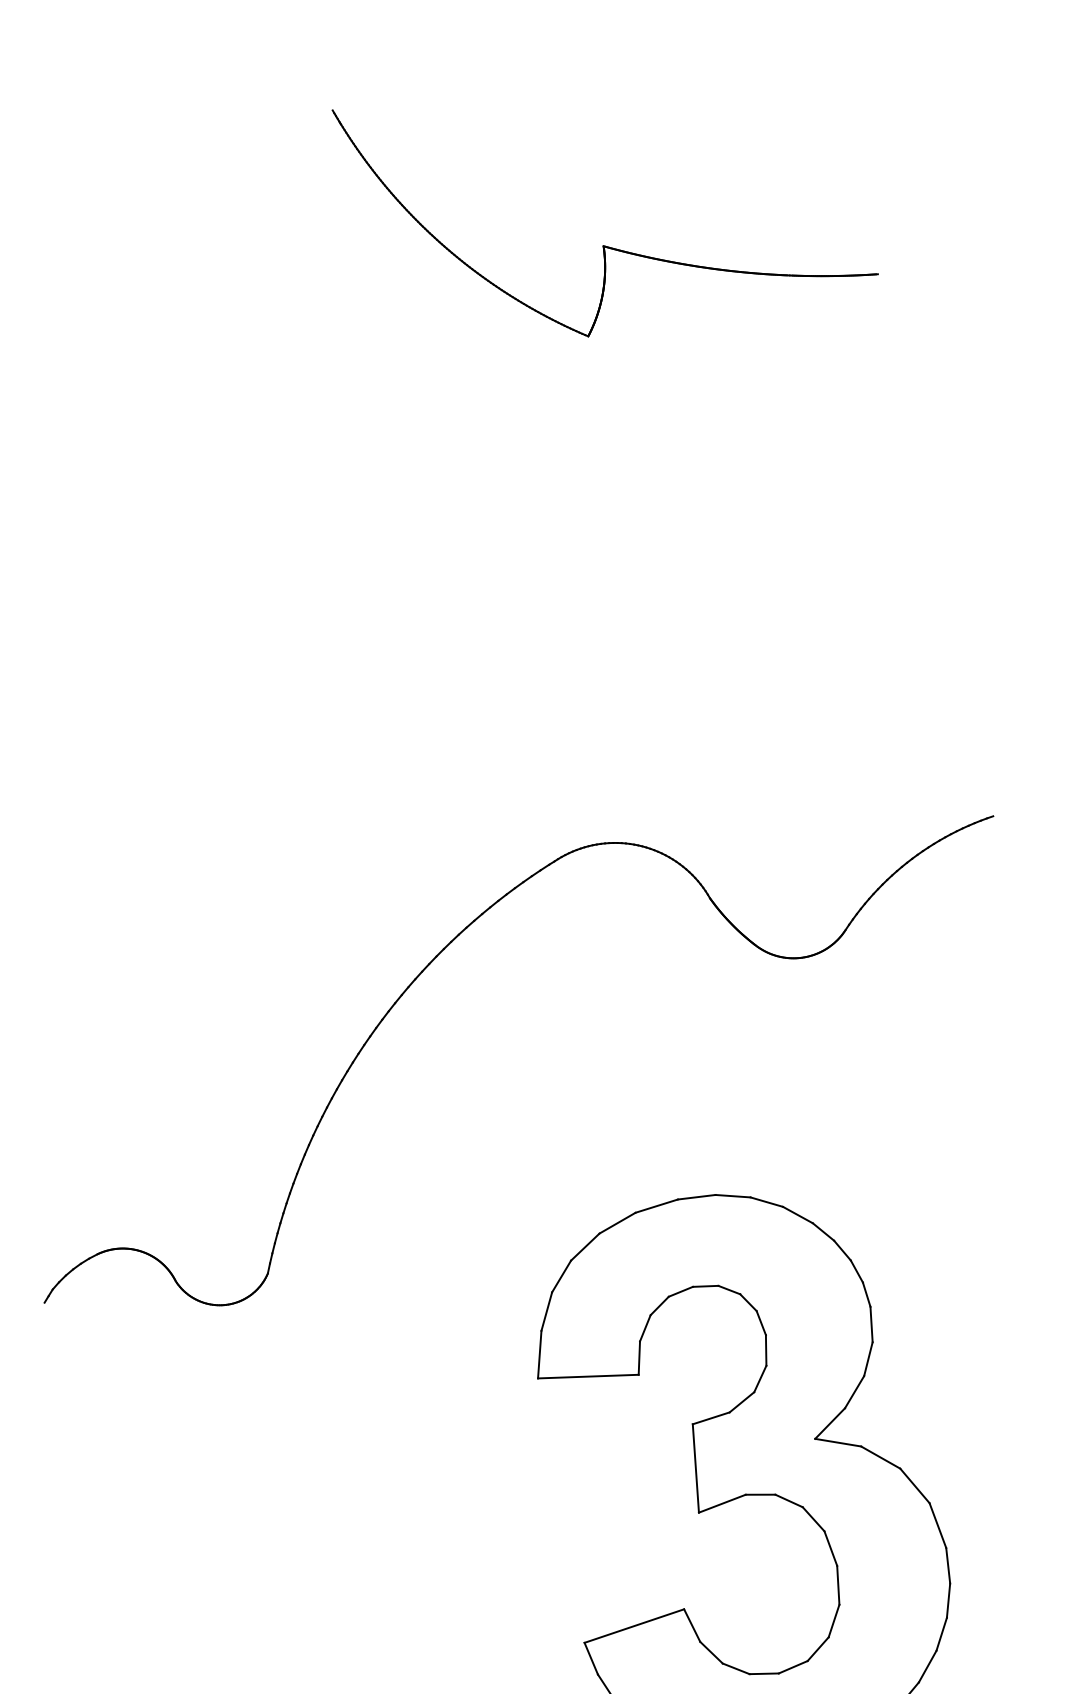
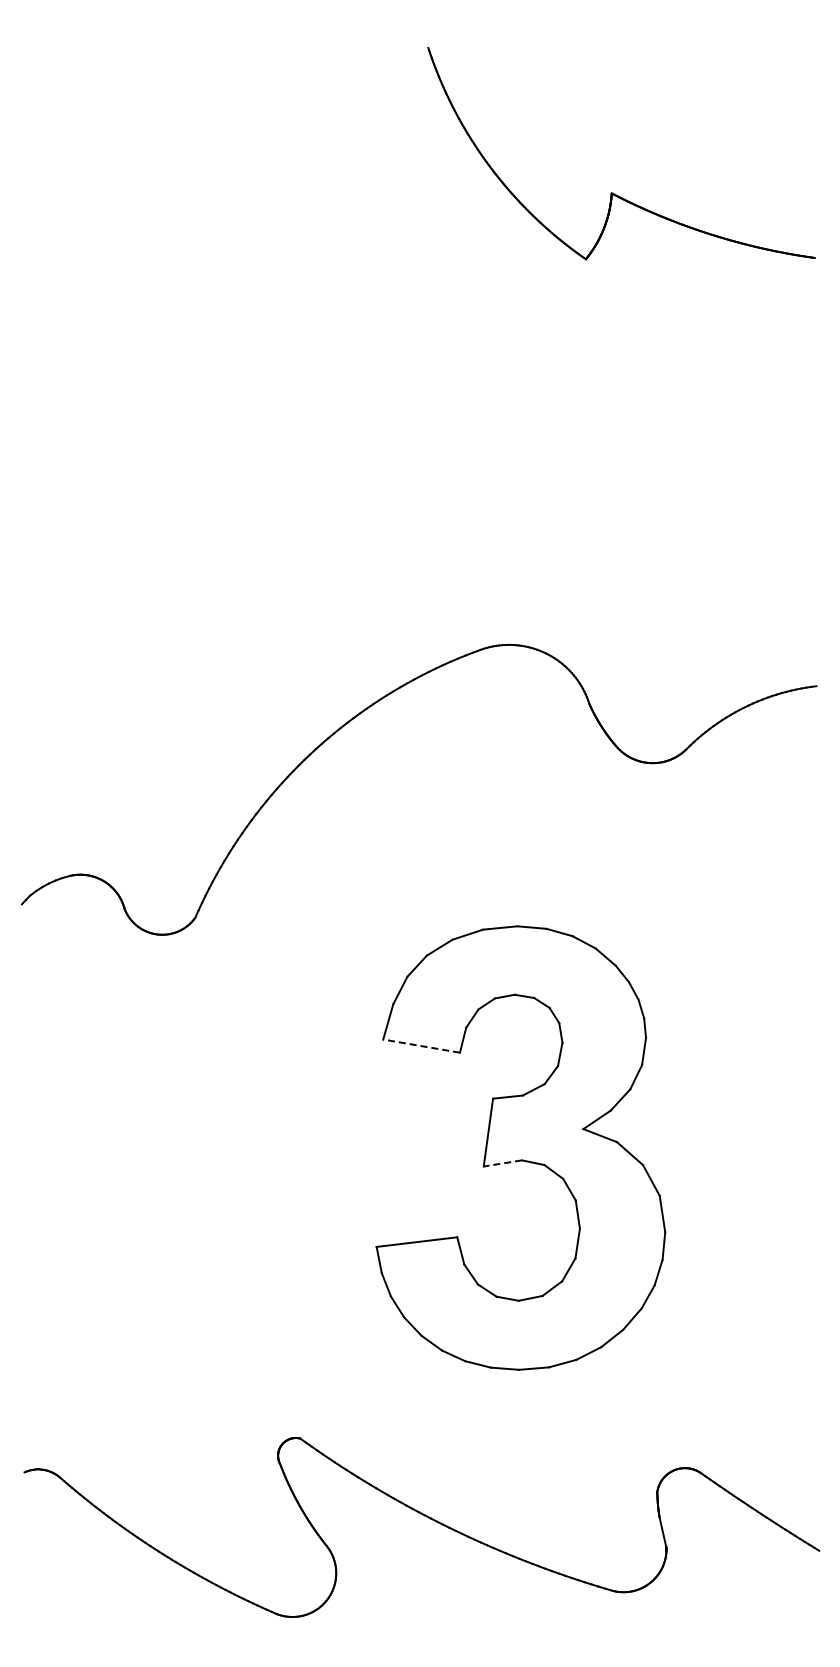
line: (588, 1377) -> (421, 1046), solid -> dashed
line: (721, 1503) -> (502, 1163), solid -> dashed

